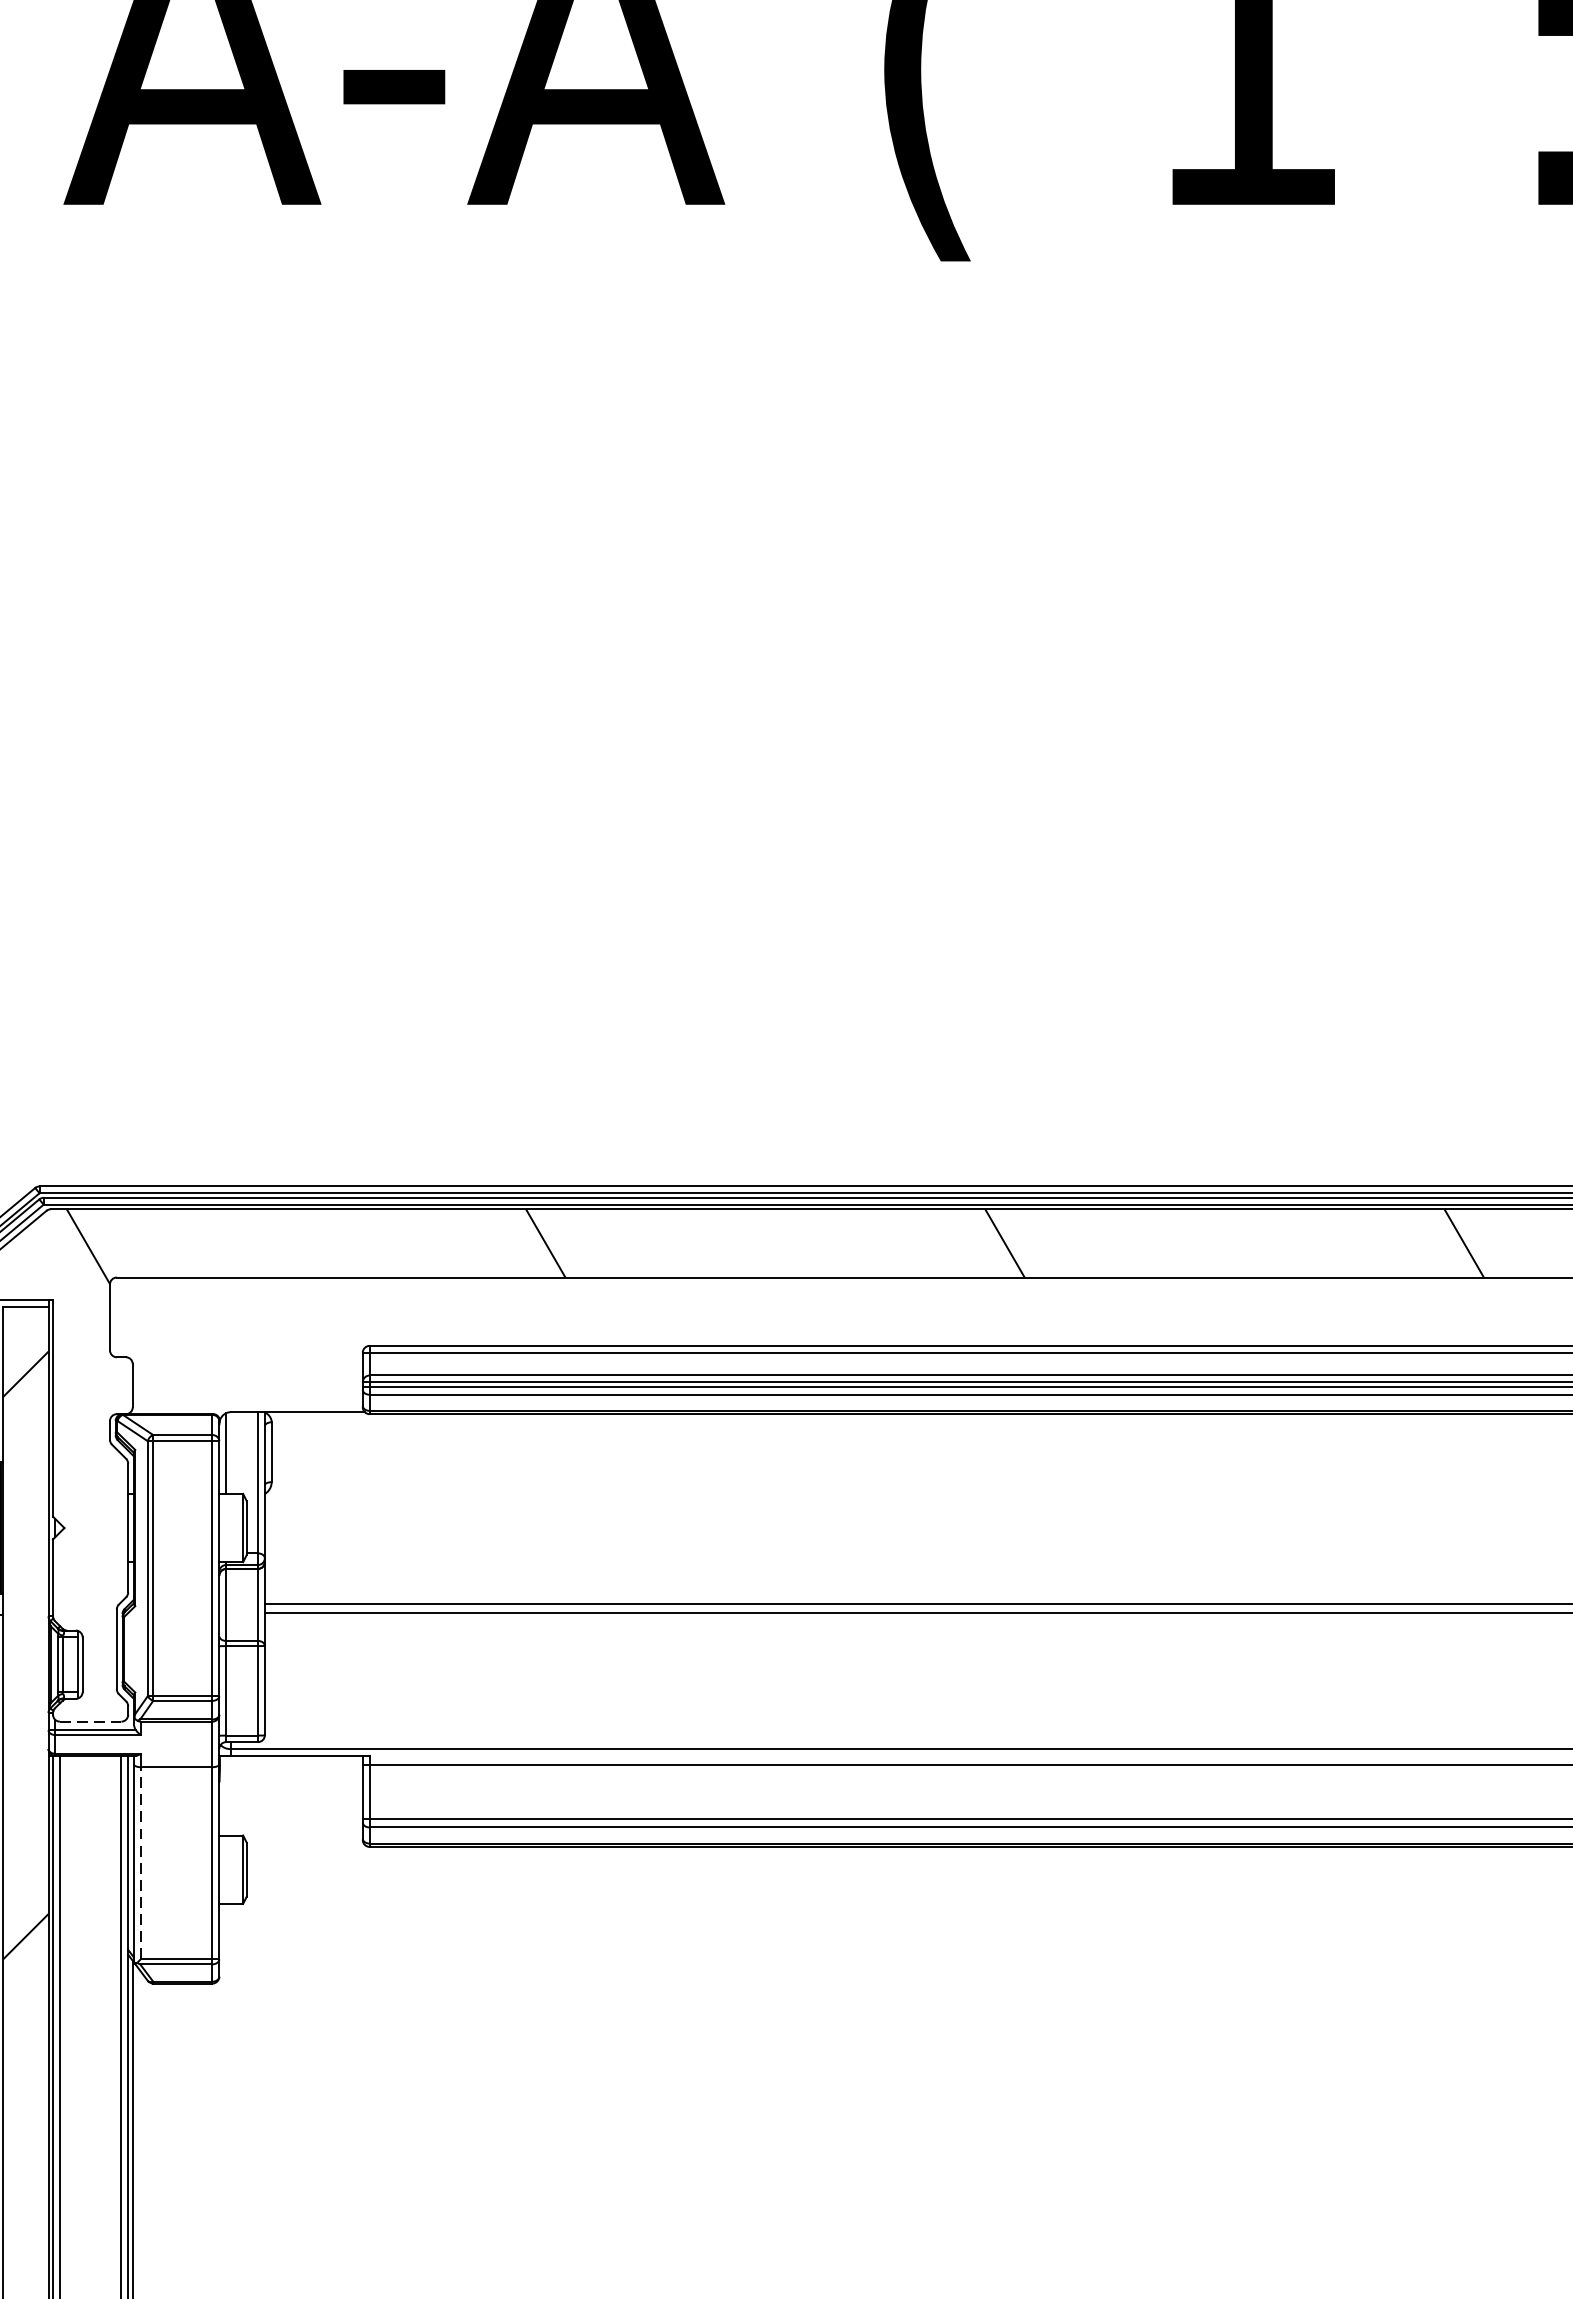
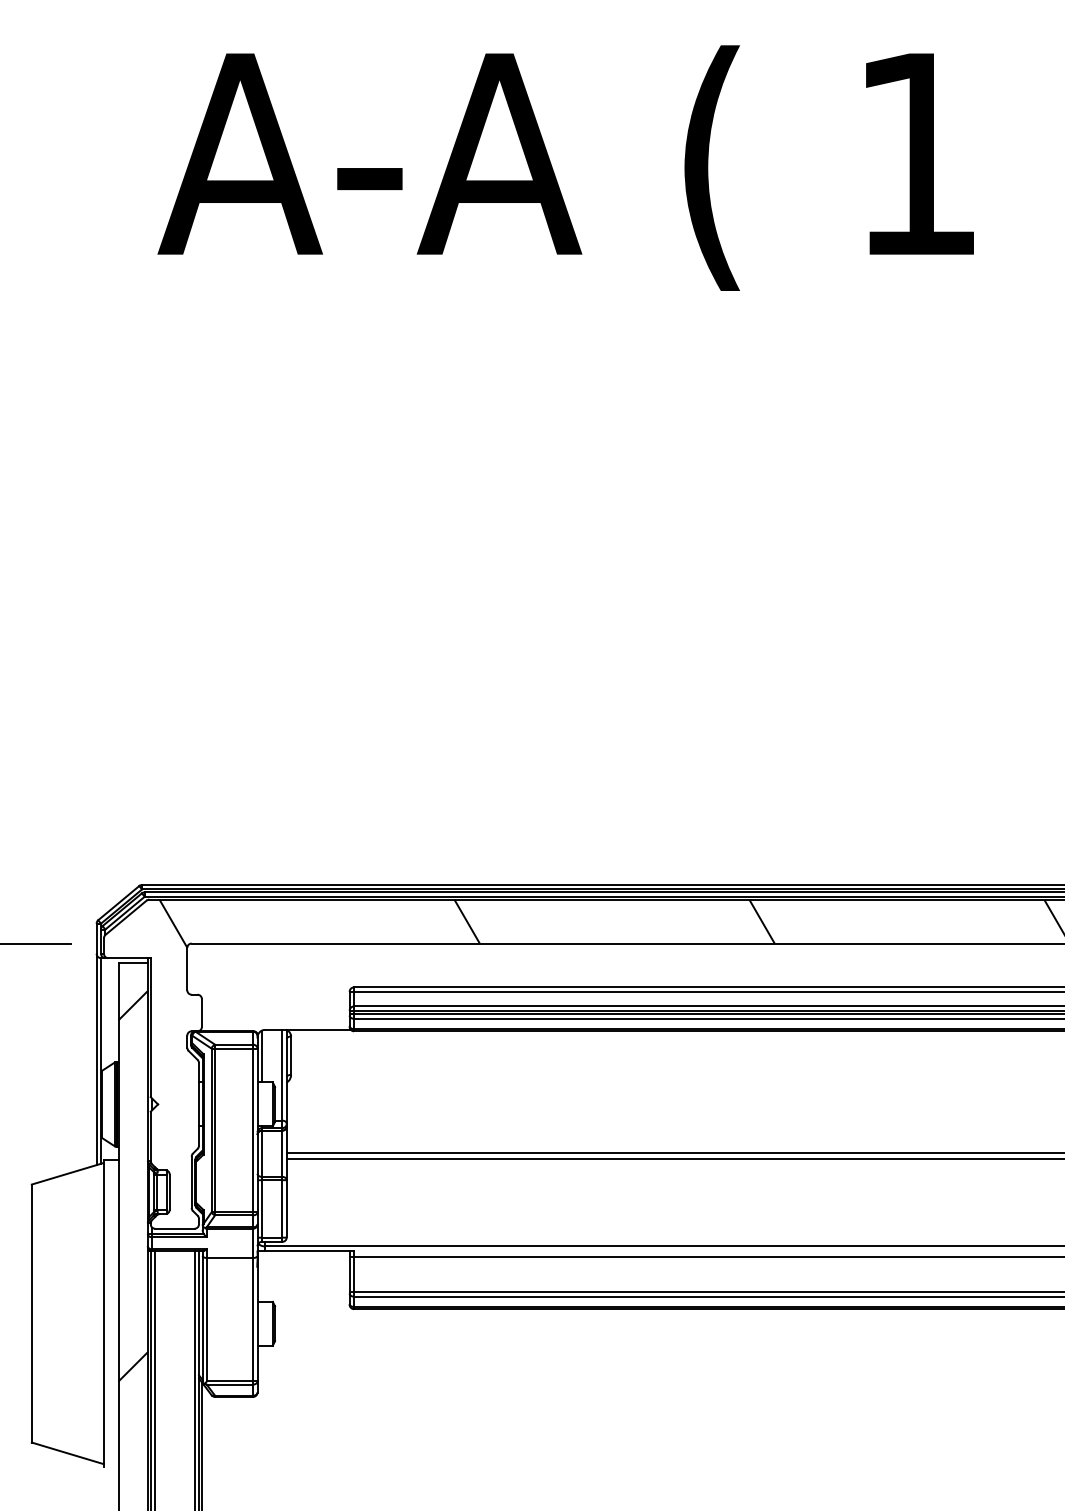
line: (90, 1721) -> (174, 1228), dashed -> solid
line: (141, 1862) -> (207, 1319), dashed -> solid

